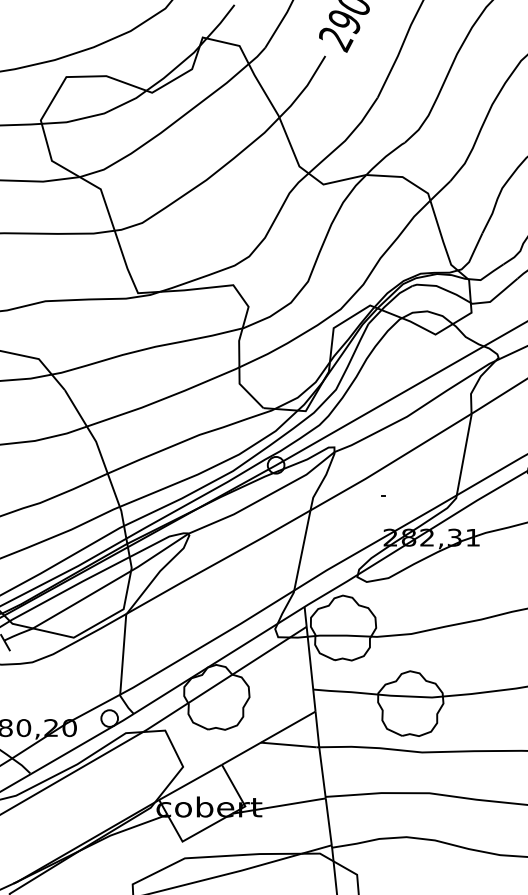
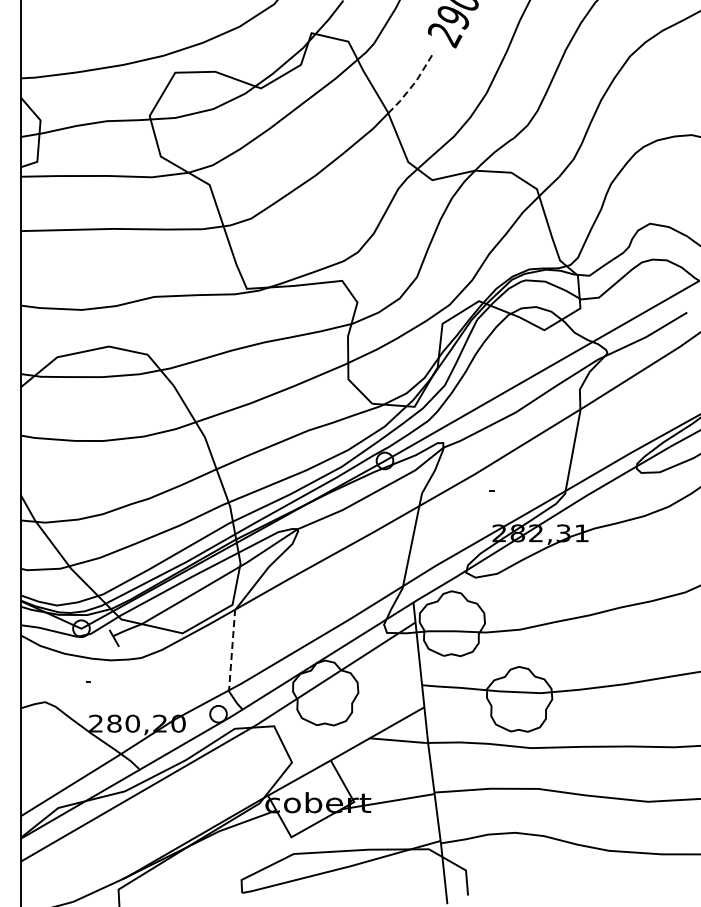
line: (304, 88) -> (413, 84), solid -> dashed
line: (123, 652) -> (232, 648), solid -> dashed

